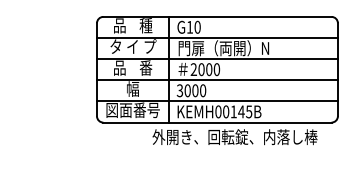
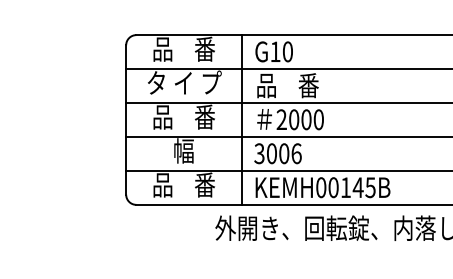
text: (145, 25) -> (204, 48), 品    種 -> 品    番
text: (223, 48) -> (329, 85), 門扉（両開）N -> 品    番
text: (203, 90) -> (297, 153), 3000 -> 3006
text: (132, 110) -> (183, 185), 図面番号 -> 品    番

